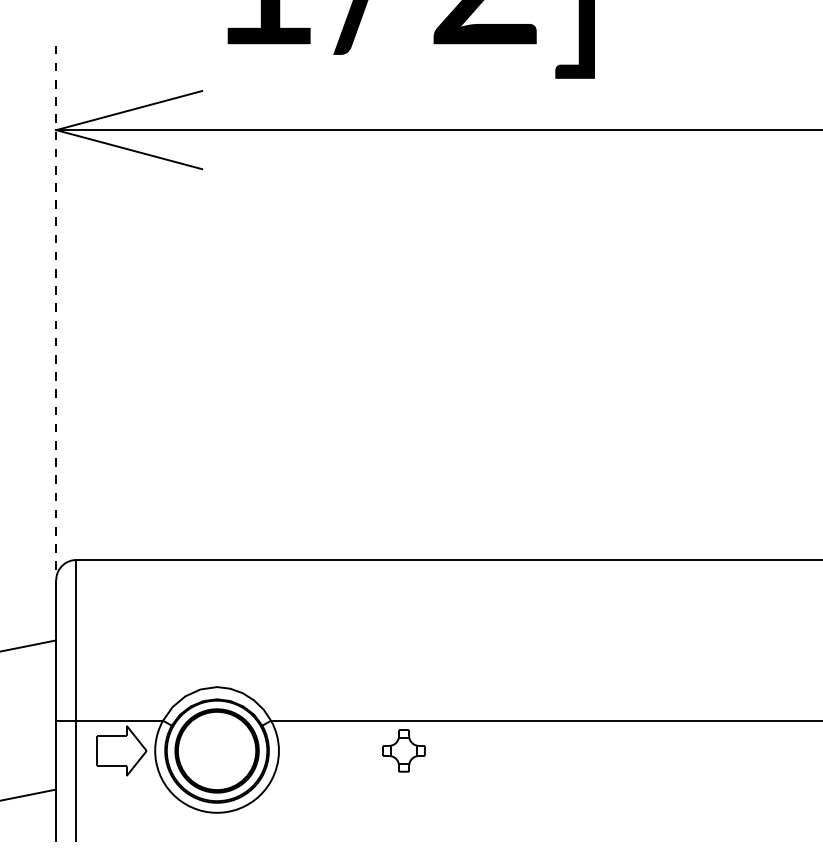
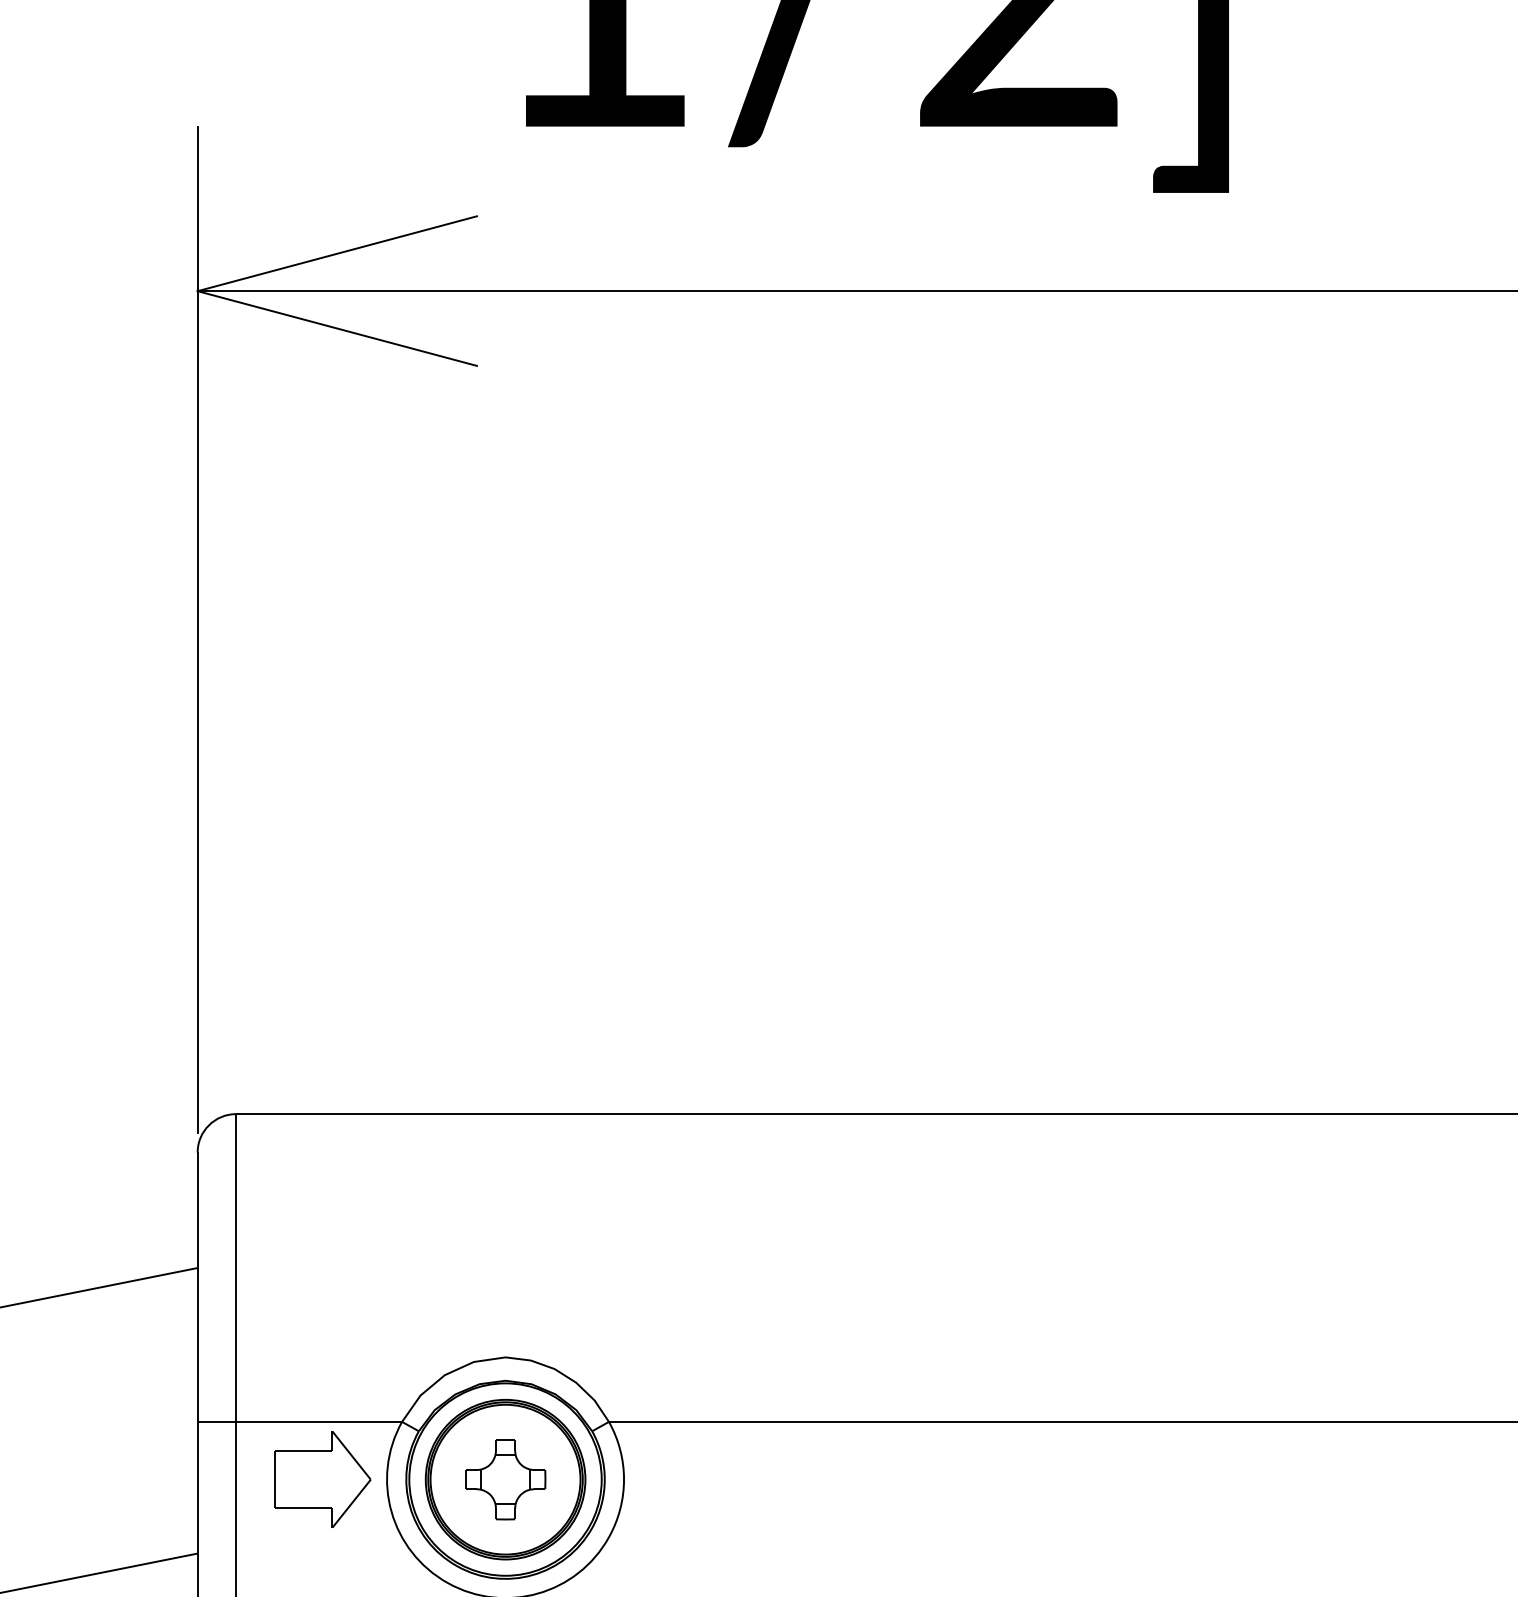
line: (56, 307) -> (198, 630), dashed -> solid
part: (403, 750) -> (504, 1478), moved

